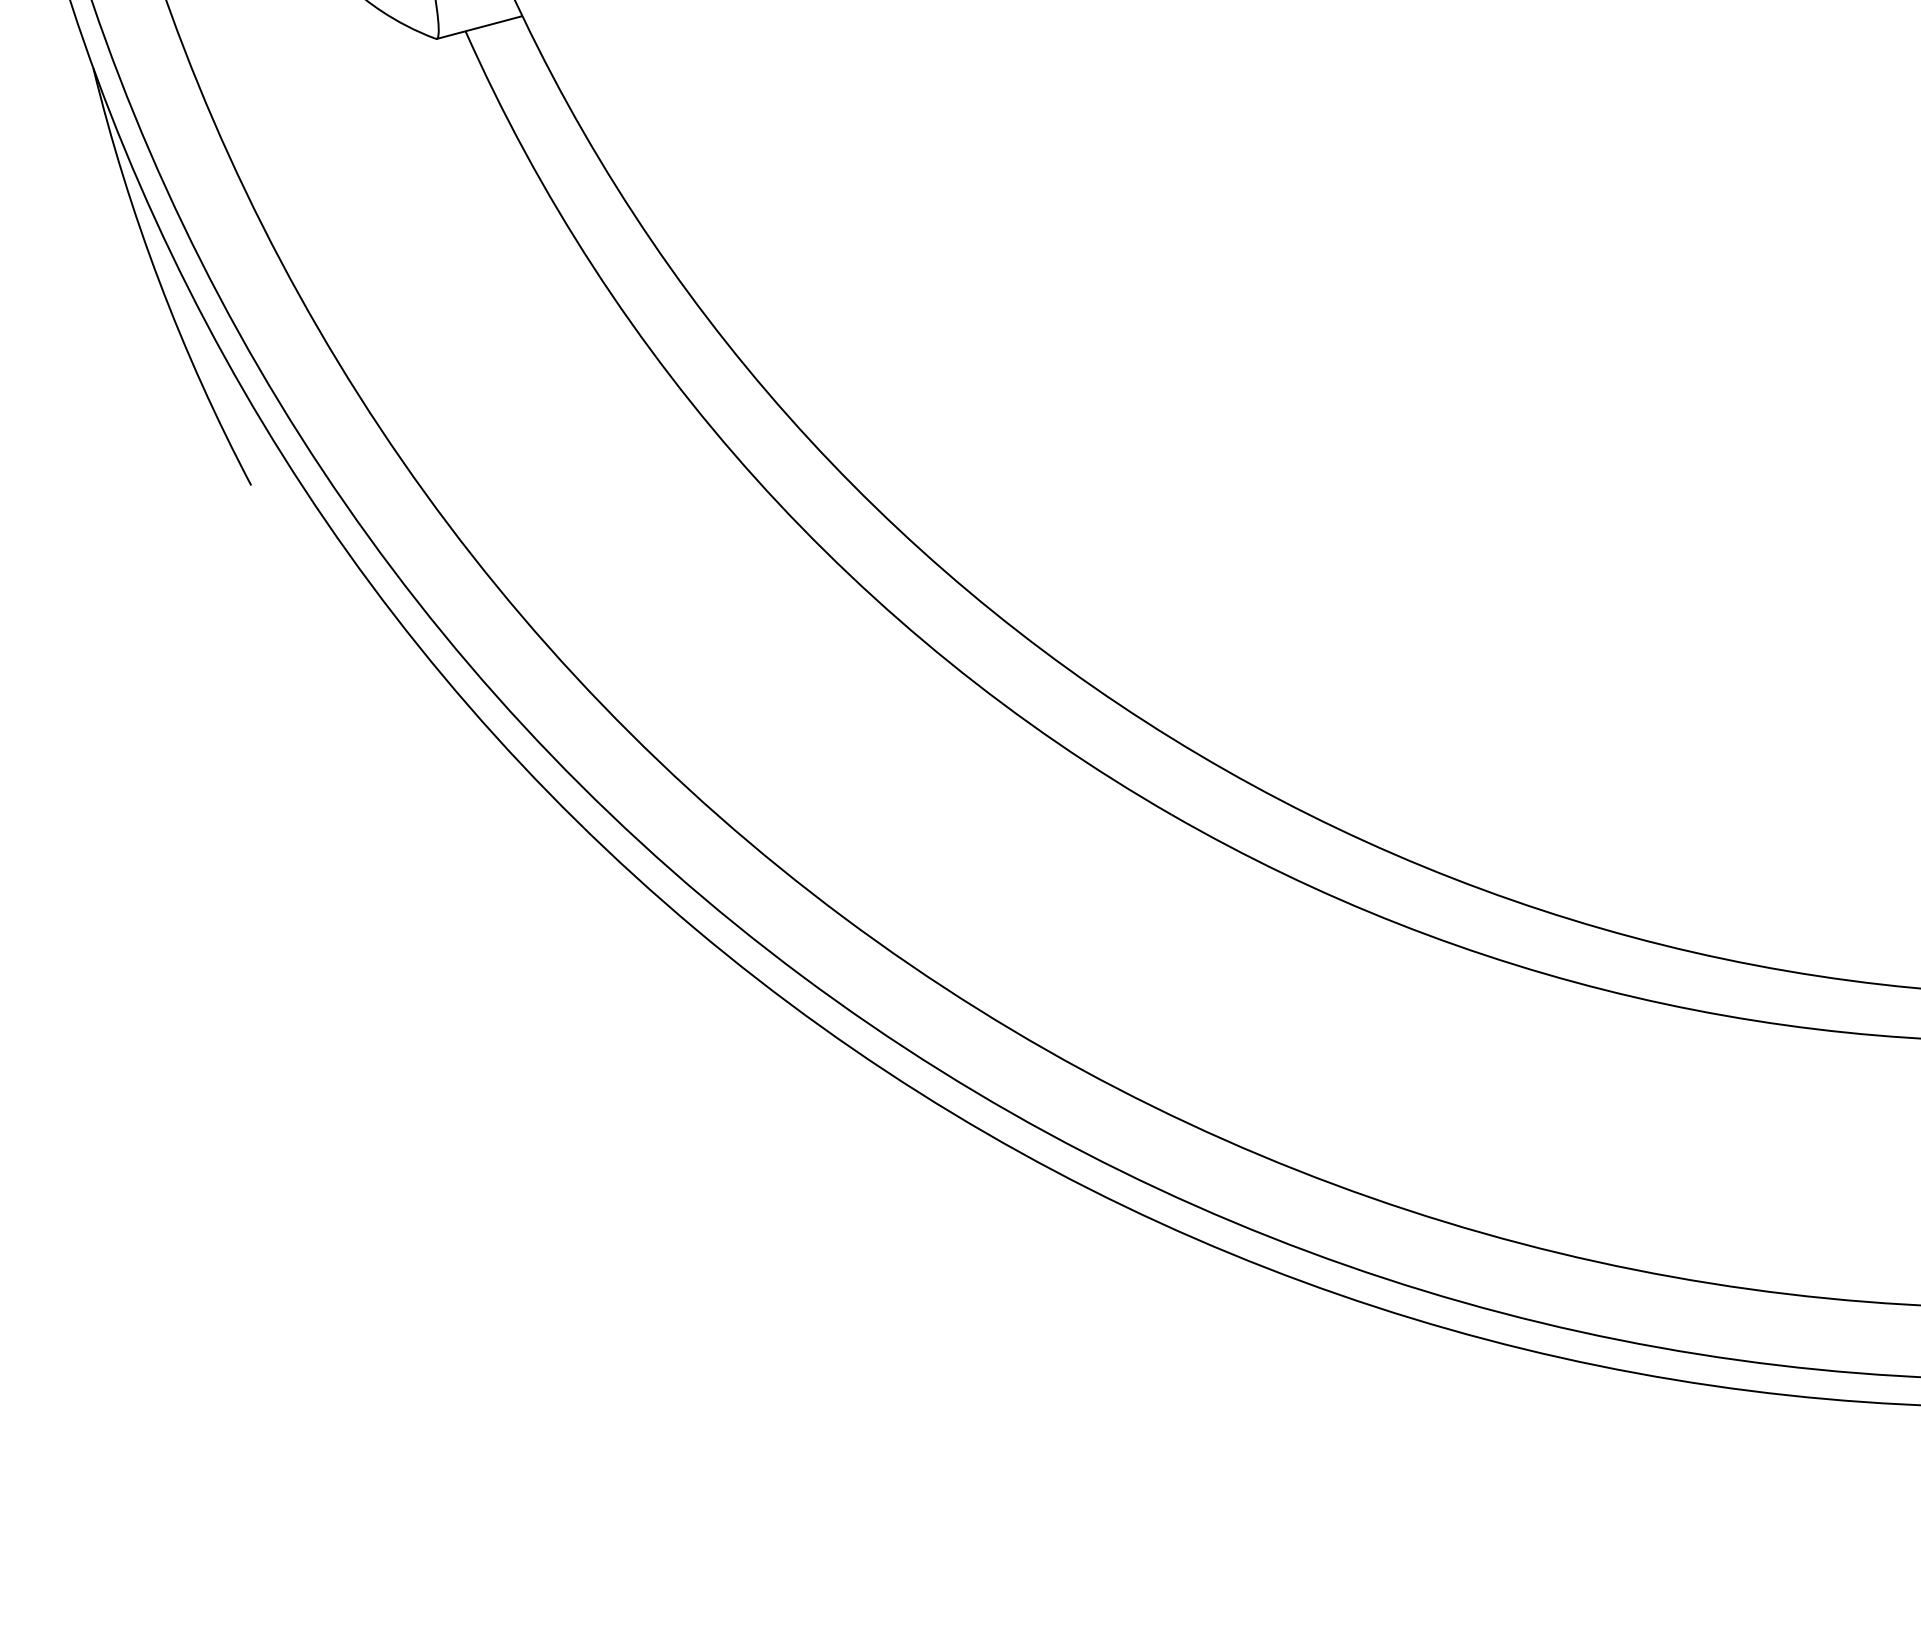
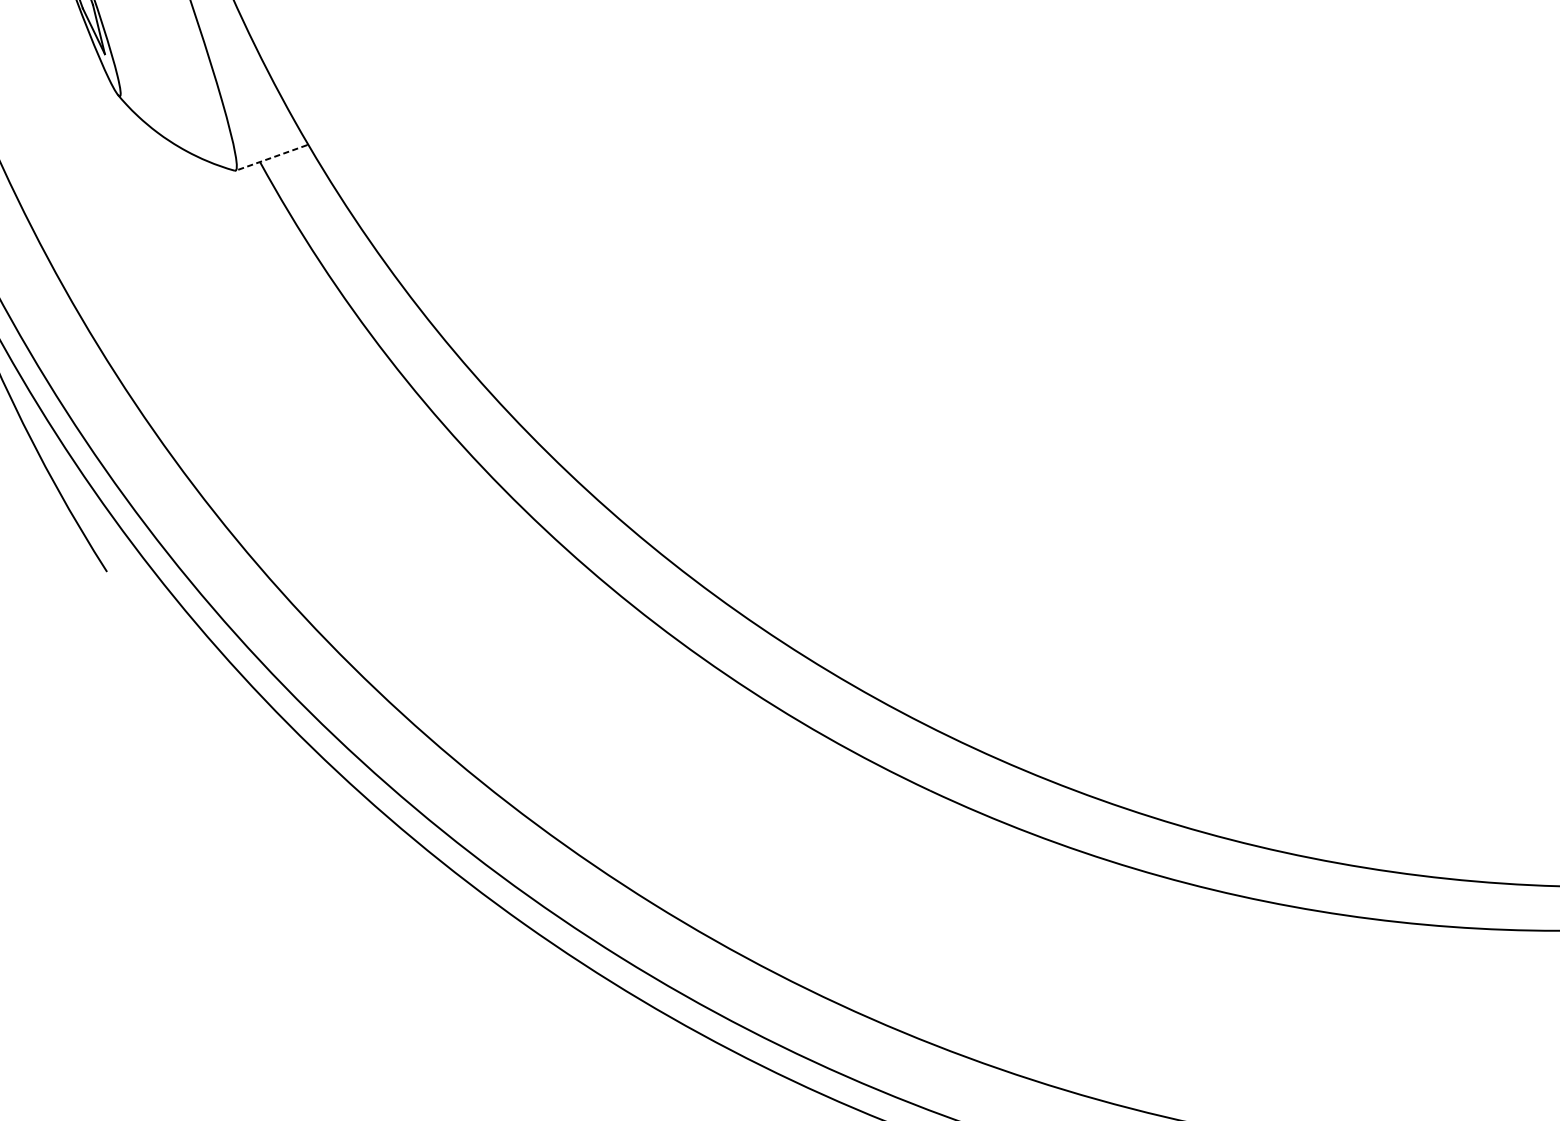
line: (478, 27) -> (270, 157), solid -> dashed

